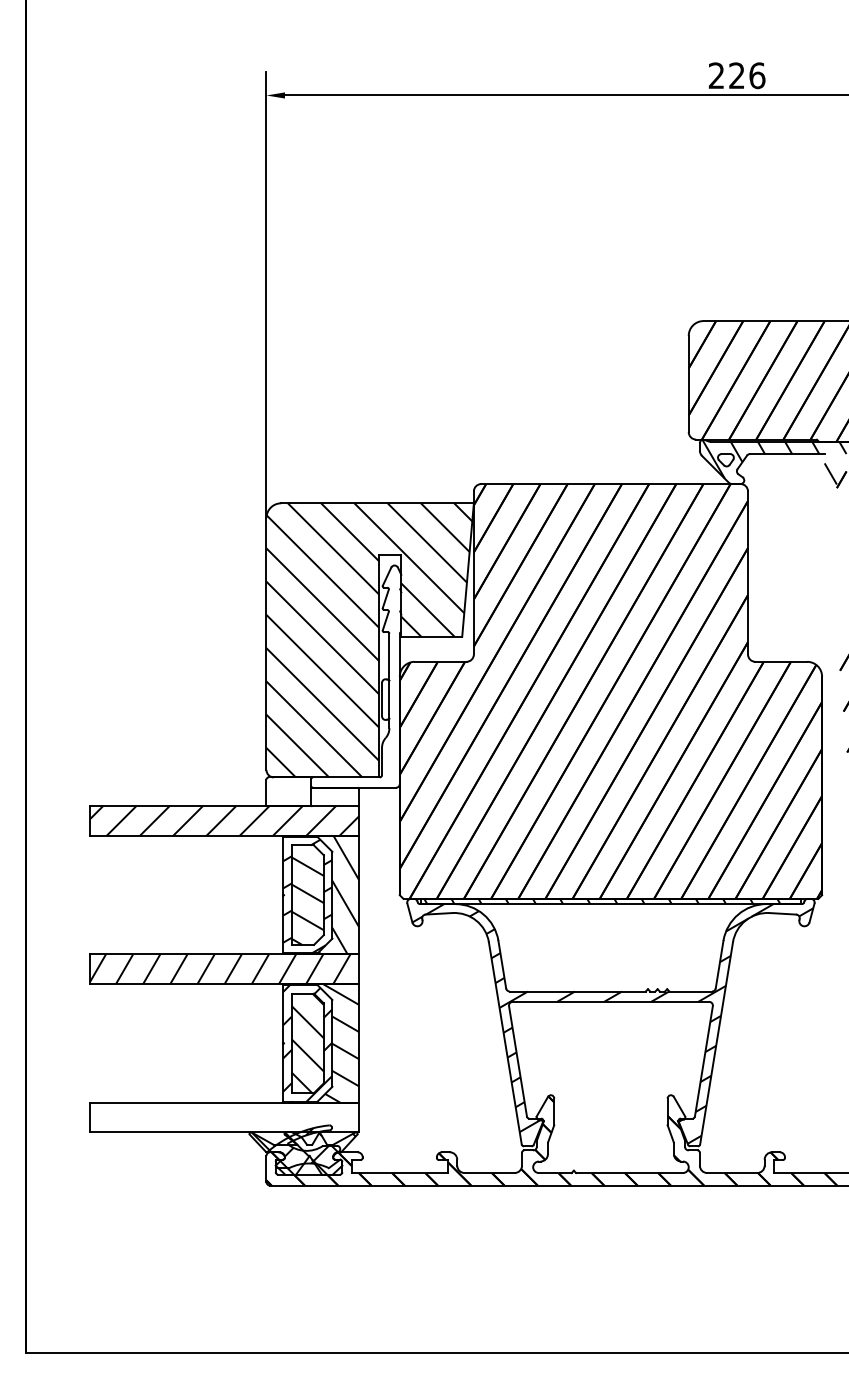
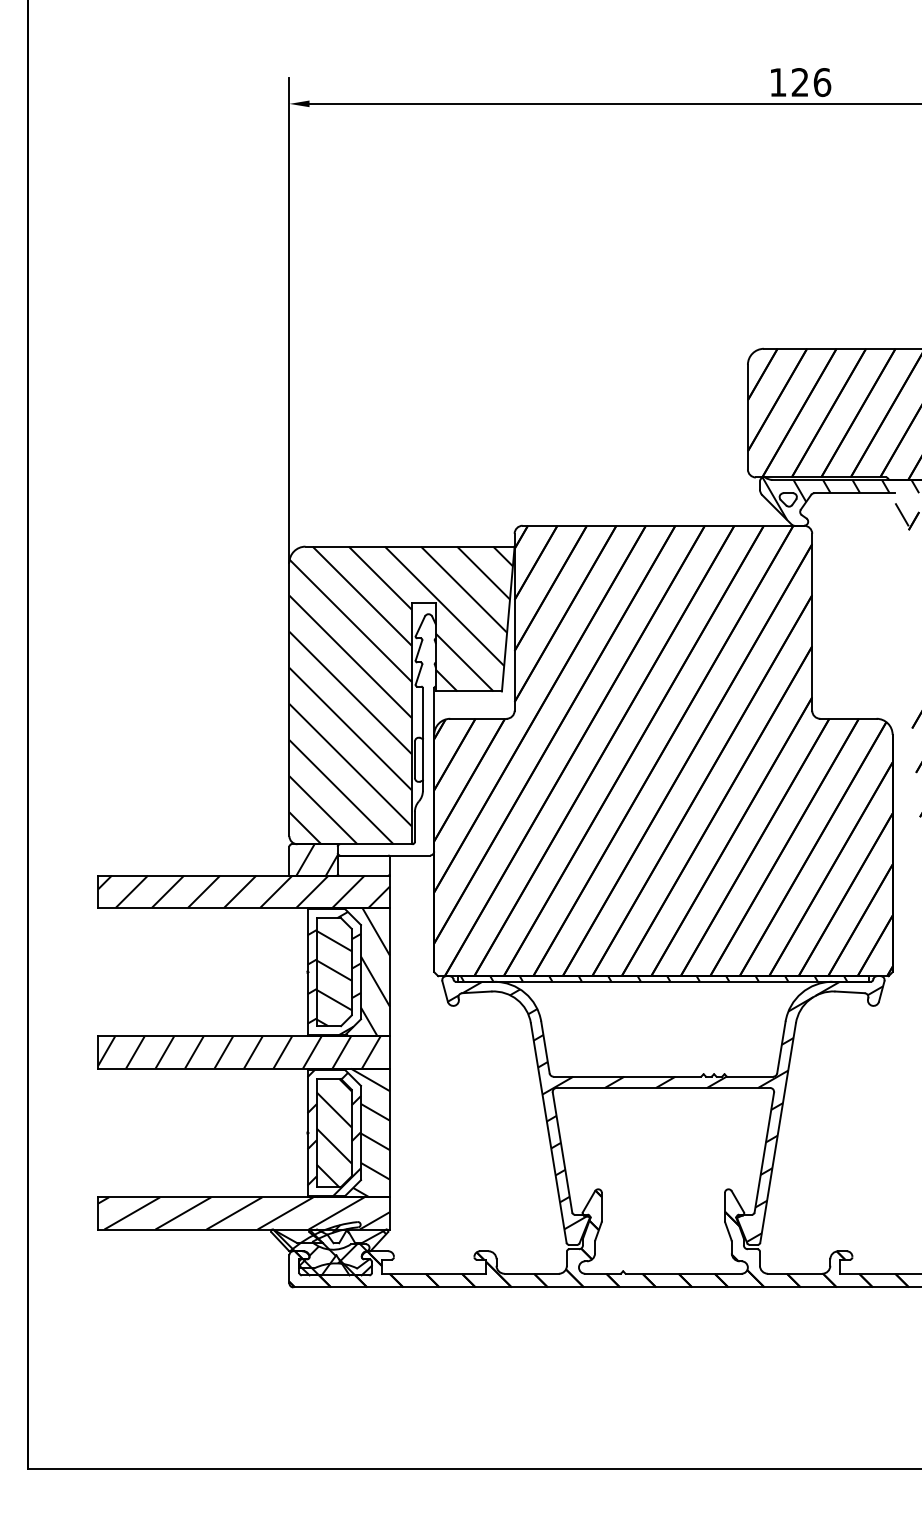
text: (715, 75) -> (776, 82), 226 -> 126
hatch: (291, 791) -> (316, 859), added
hatch: (224, 1117) -> (243, 1213), added

